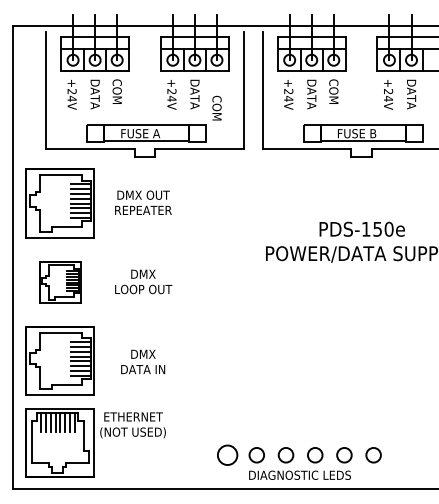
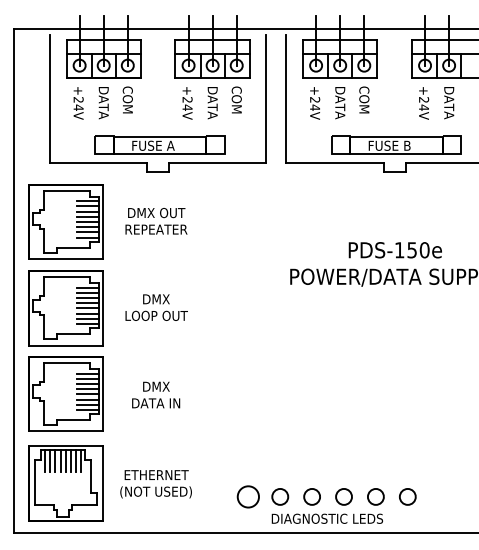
text: (216, 107) -> (236, 99), moved
part: (60, 282) -> (65, 308), size x1.67
text: (132, 425) -> (155, 484), moved

